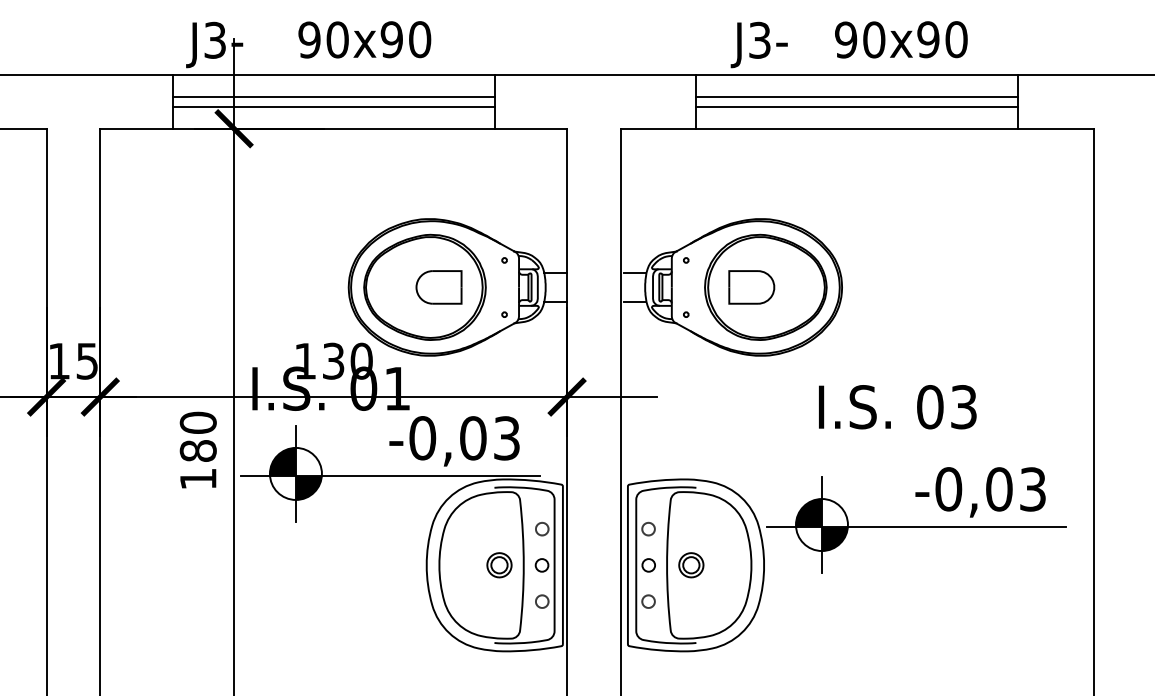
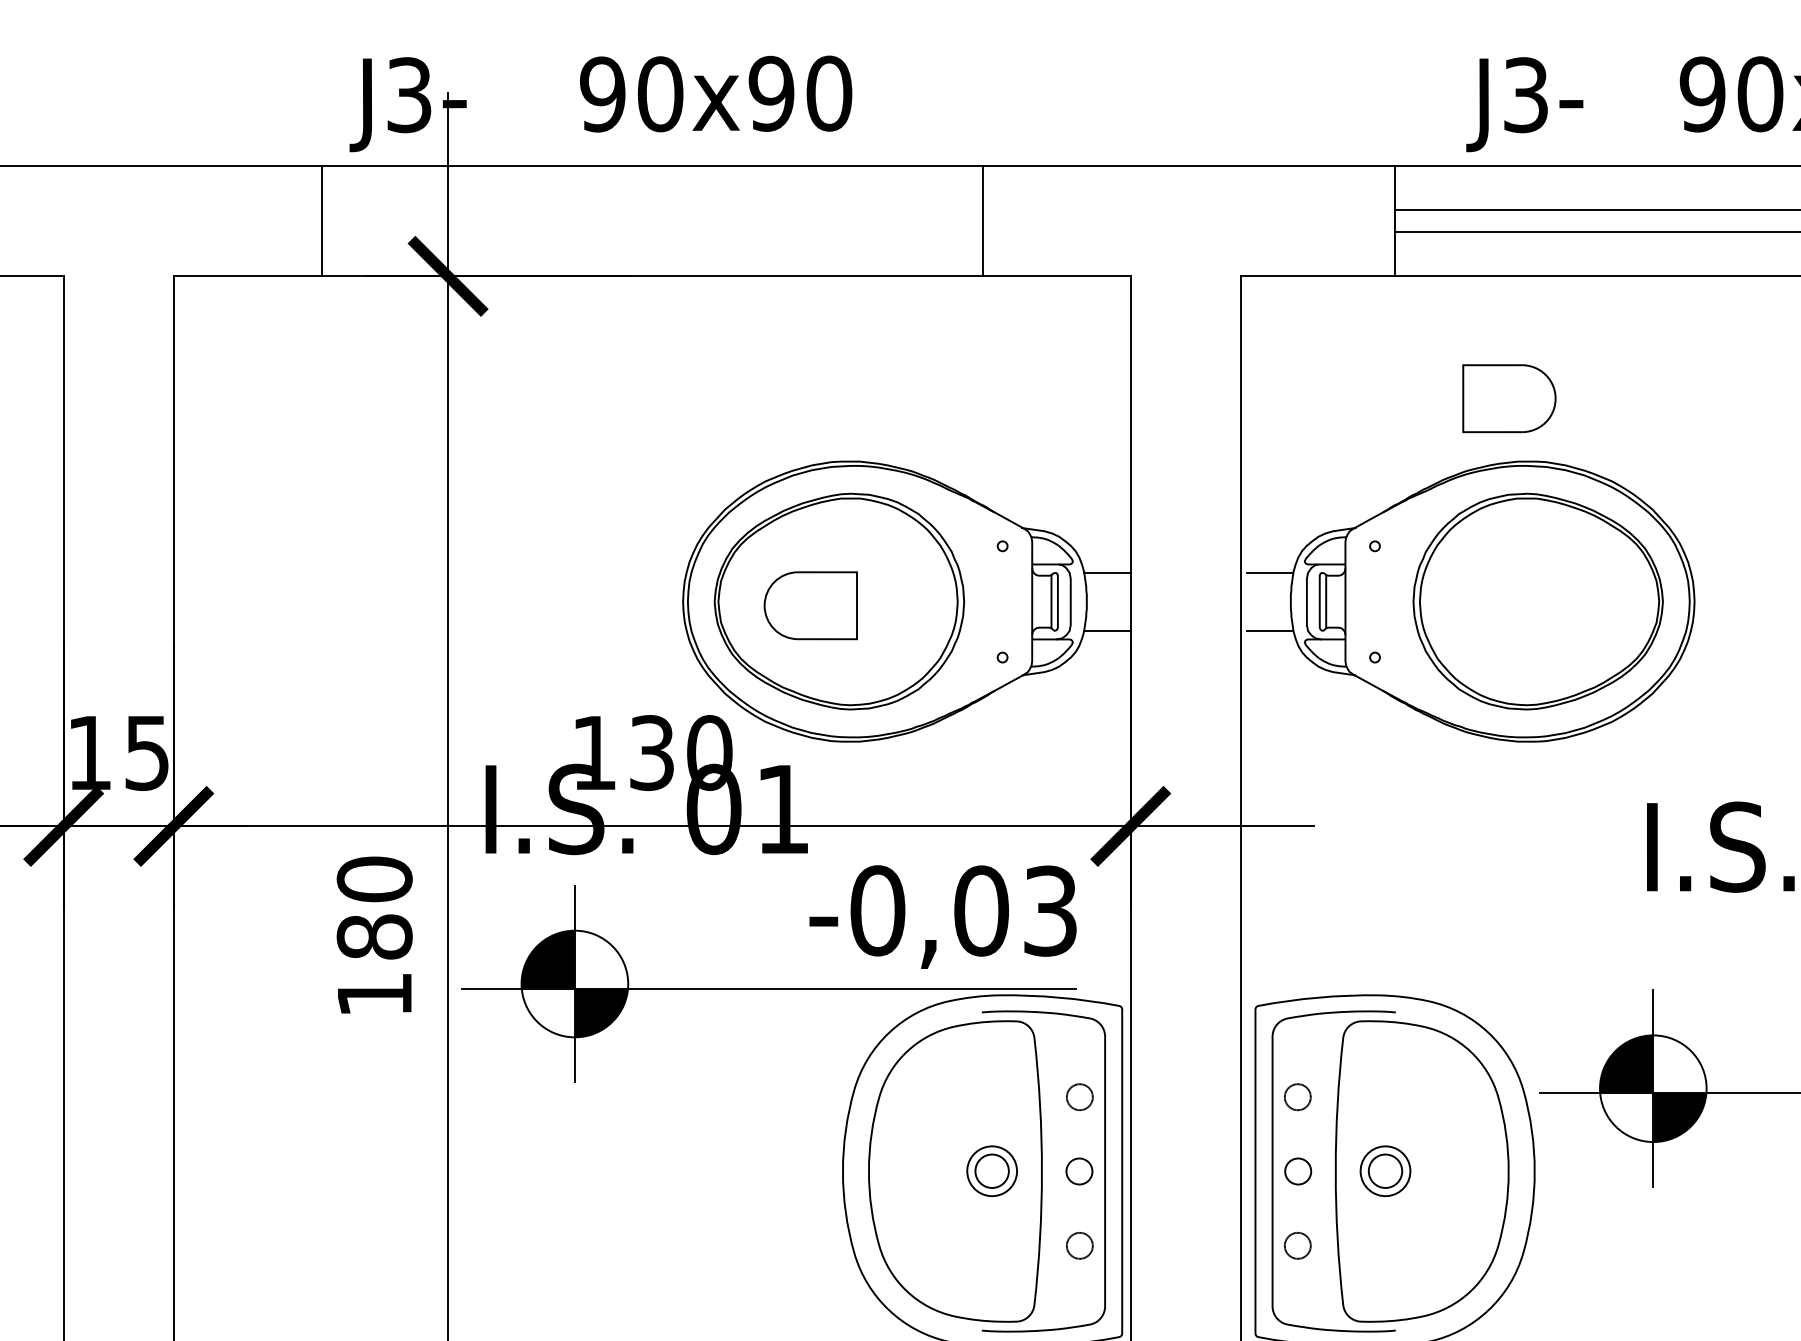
line: (333, 96) -> (651, 210), removed
line: (333, 107) -> (651, 232), removed
part: (438, 287) -> (809, 605), moved
part: (751, 287) -> (1508, 398), moved
text: (454, 441) -> (942, 917), moved

